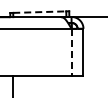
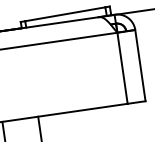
line: (39, 12) -> (64, 14), dashed -> solid
line: (71, 52) -> (122, 68), dashed -> solid

